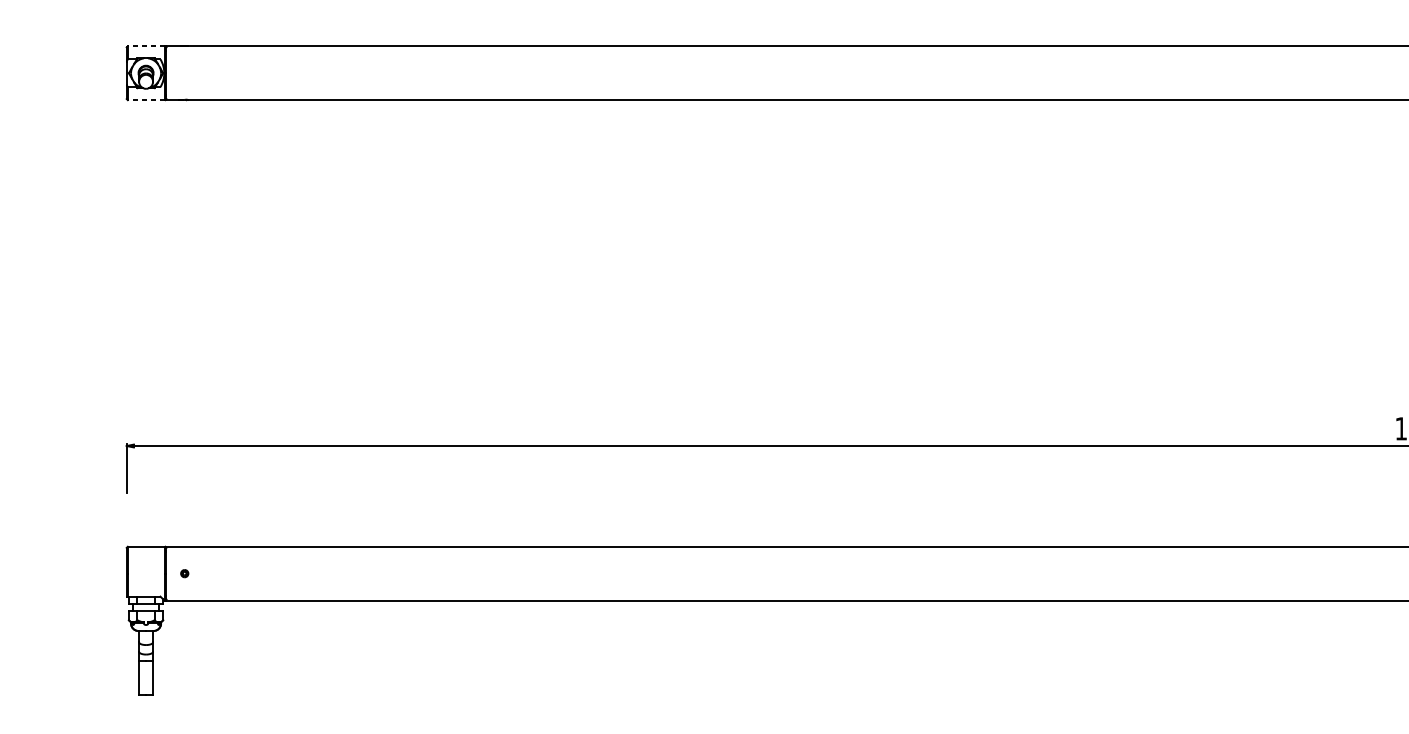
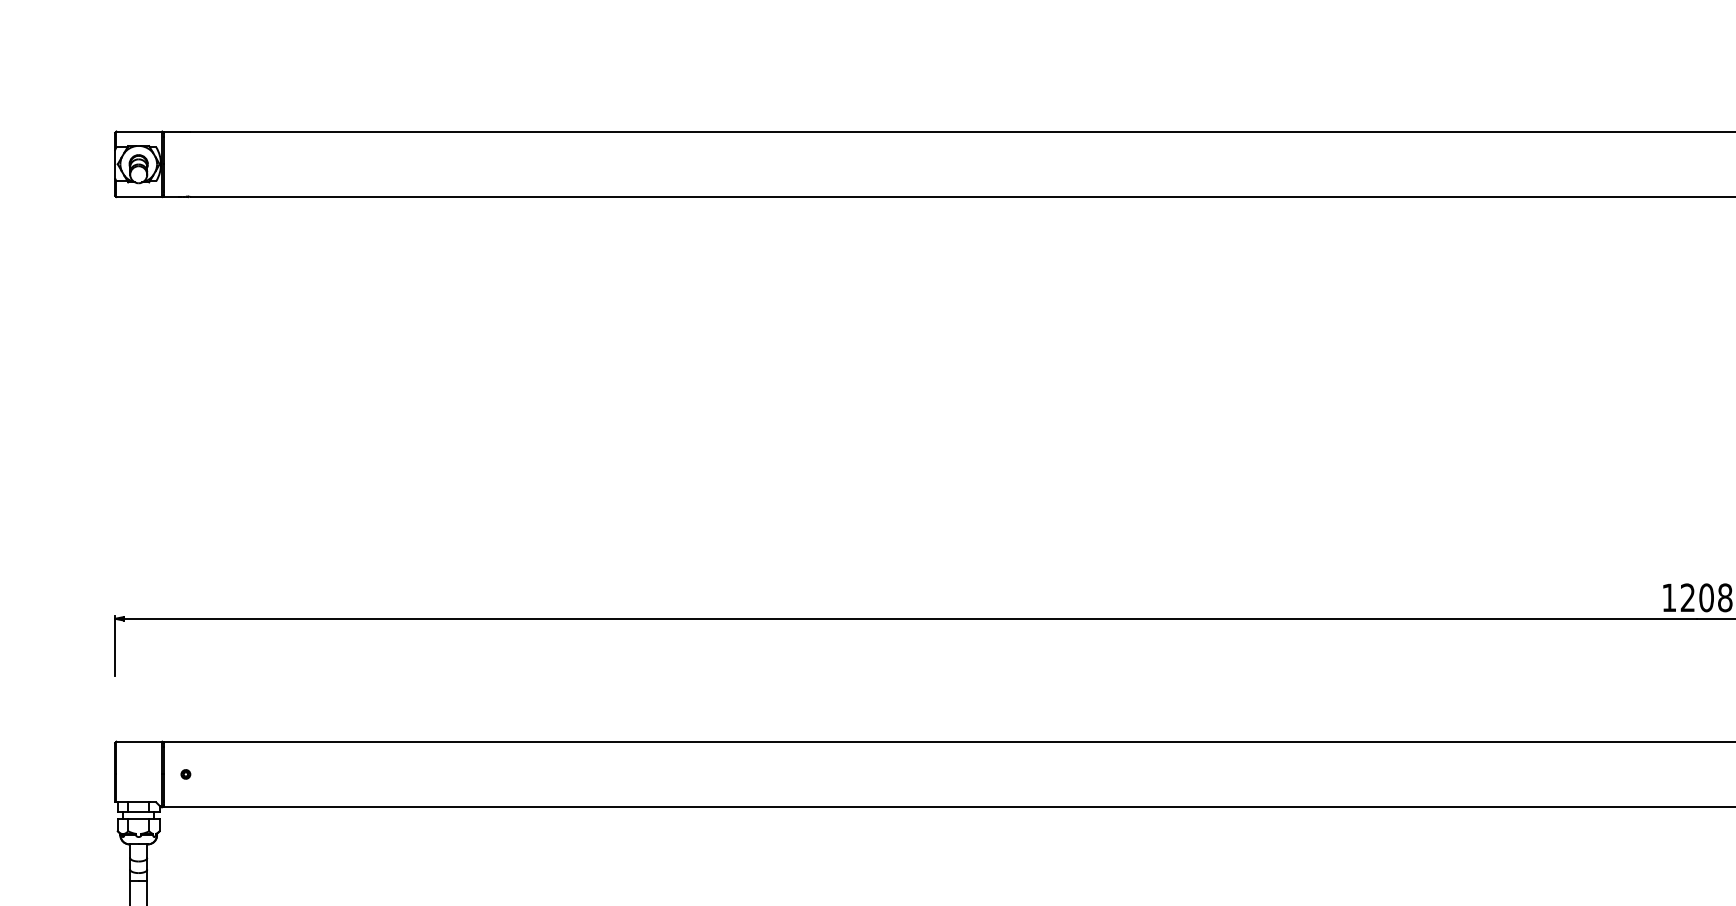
line: (146, 46) -> (139, 131), dashed -> solid
line: (146, 100) -> (139, 197), dashed -> solid

